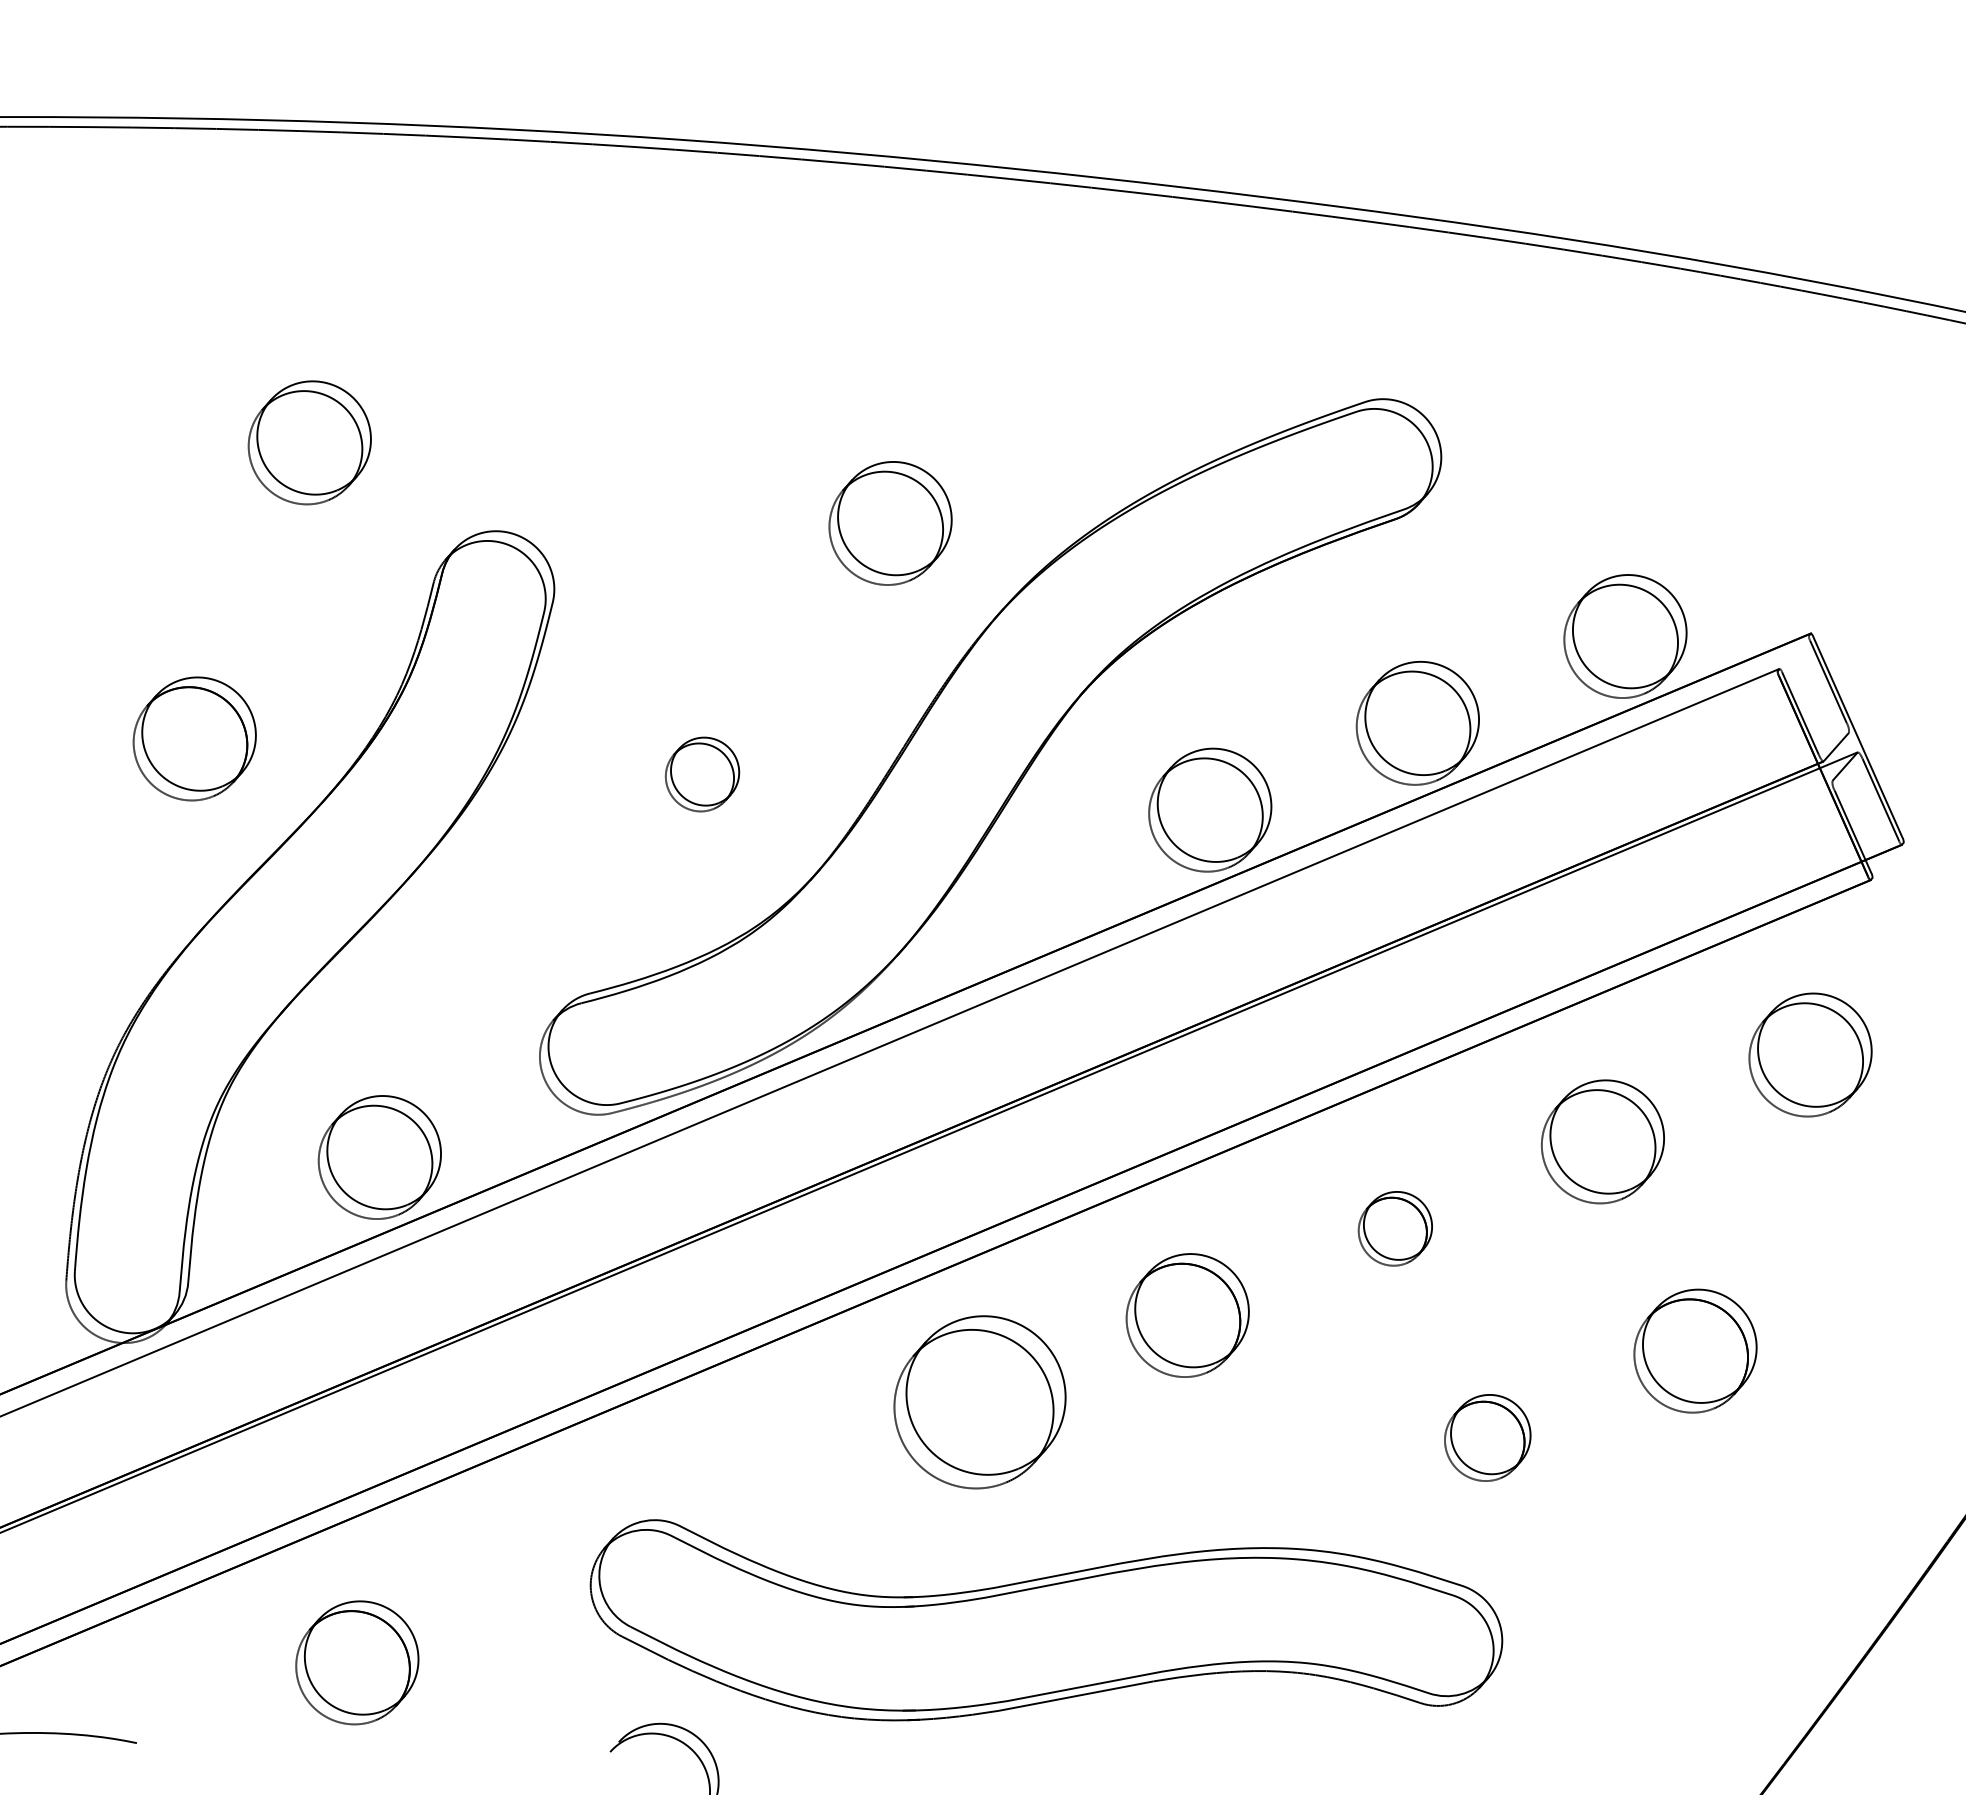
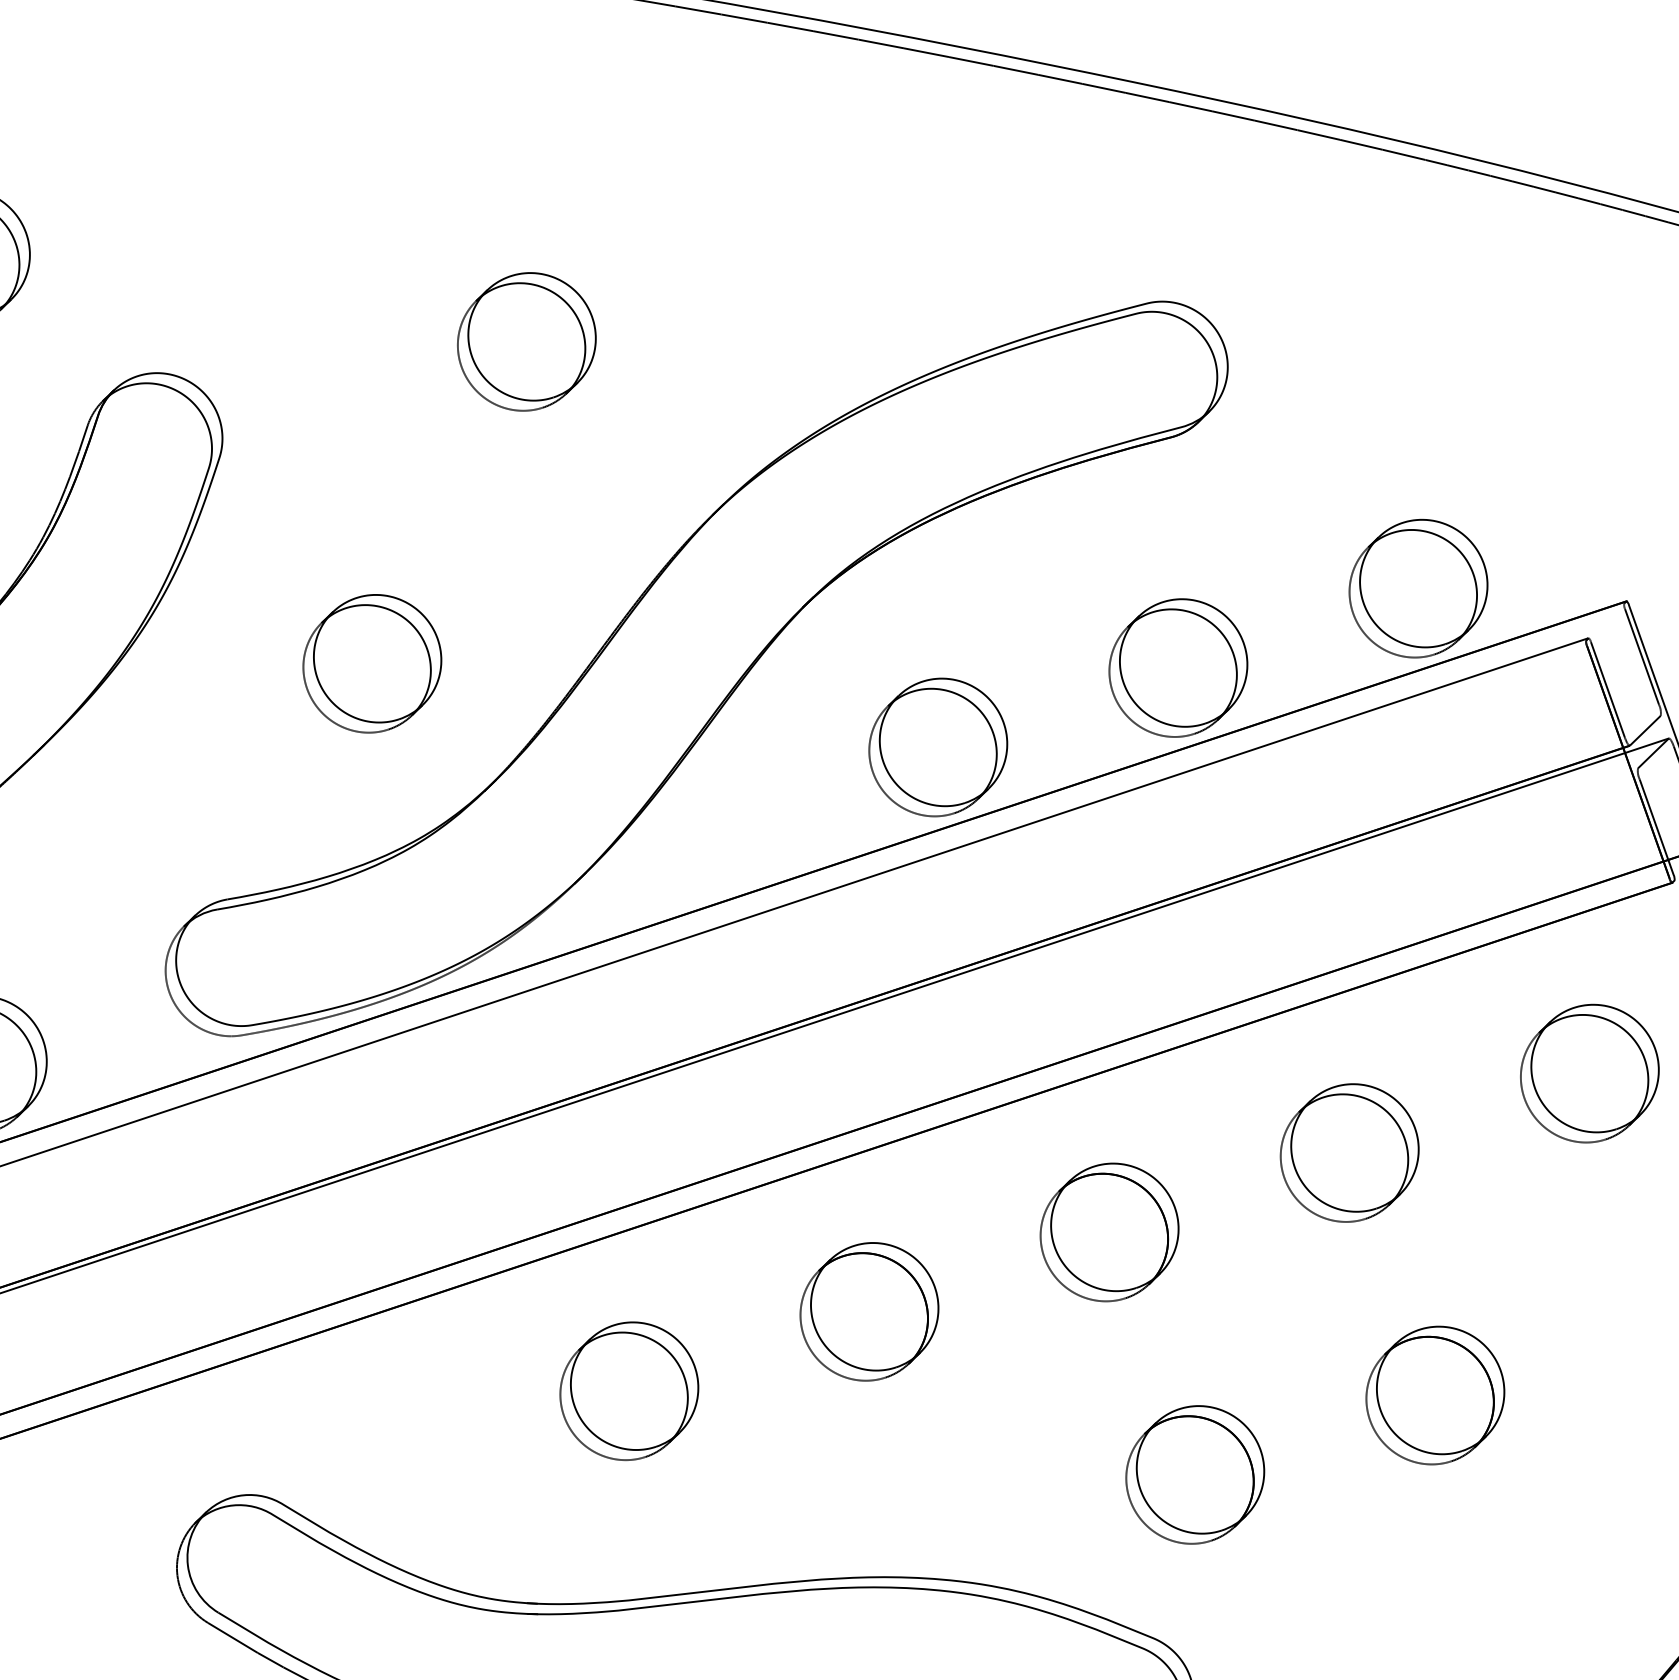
part: (890, 523) -> (526, 341), moved
part: (702, 774) -> (372, 663), size x1.67
part: (1395, 1228) -> (1109, 1232), size x1.67
part: (980, 1402) -> (629, 1391), size x0.71
part: (1487, 1437) -> (1194, 1474), size x1.43

